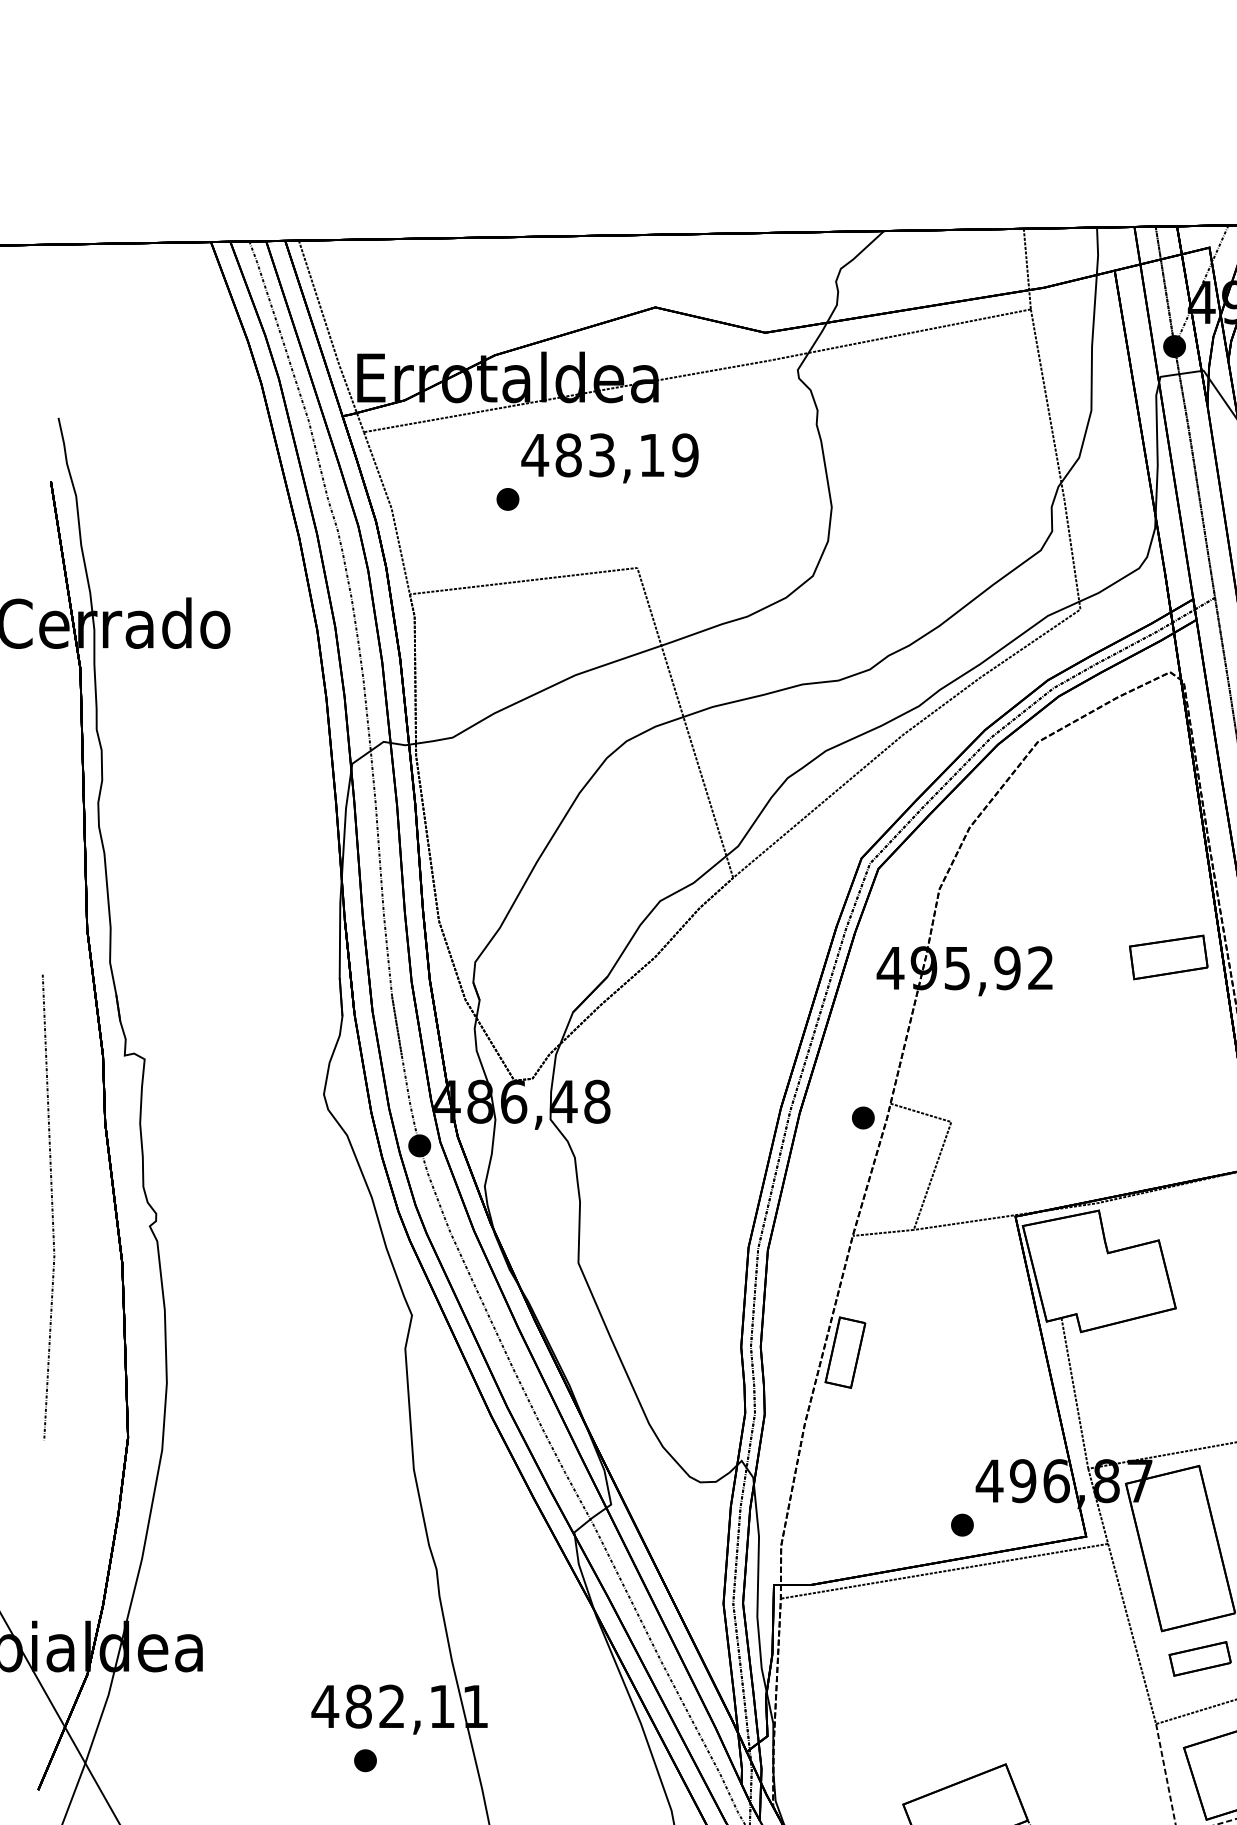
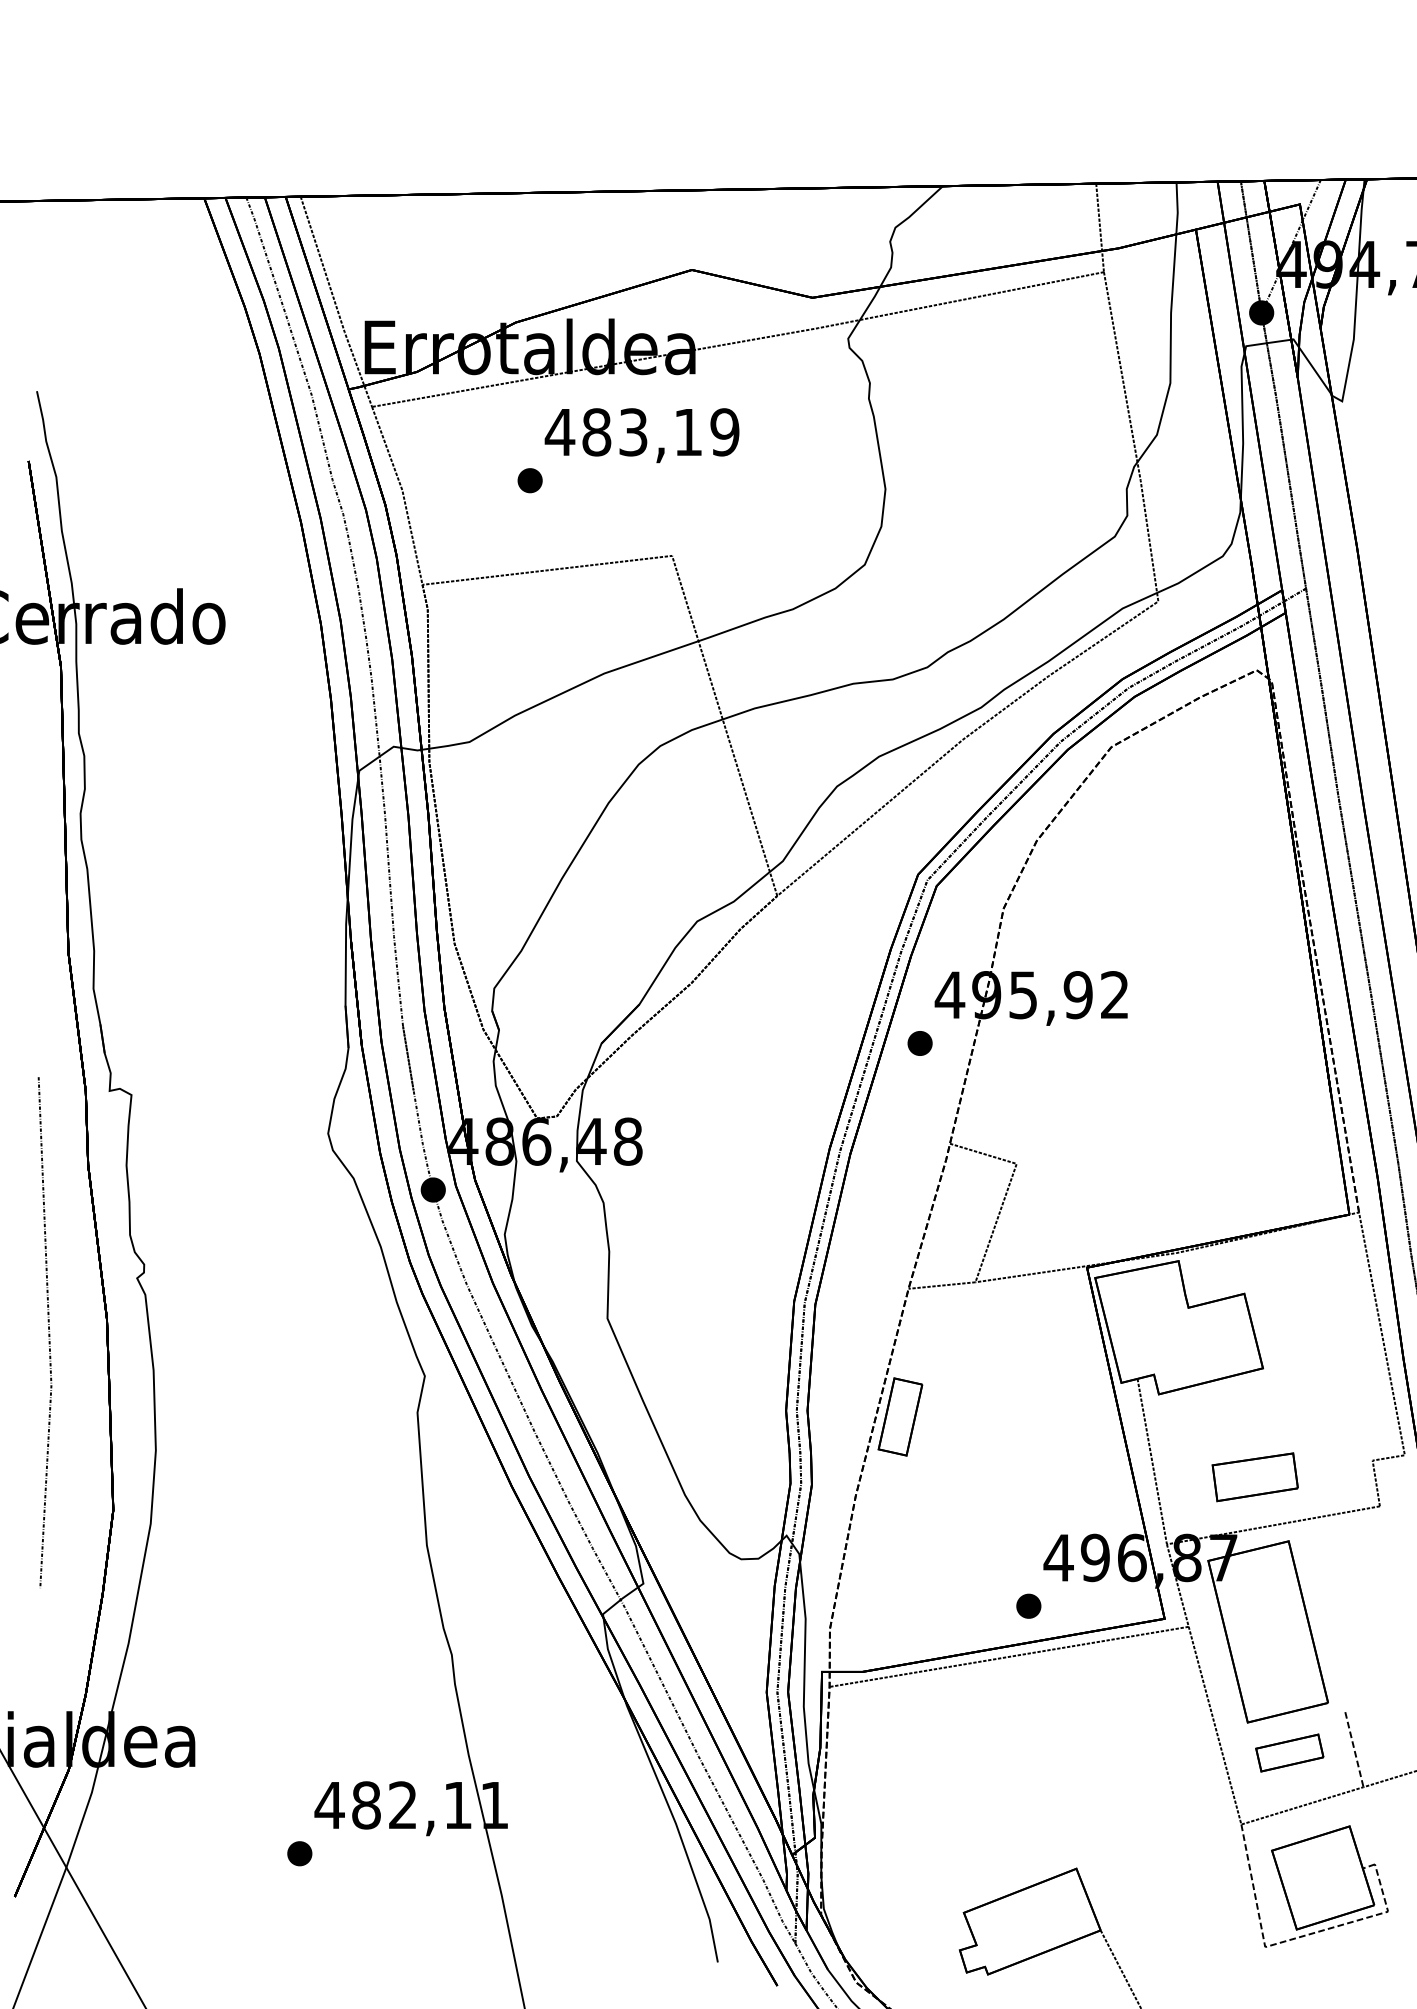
part: (1168, 957) -> (1254, 1477), moved
part: (862, 1118) -> (919, 1043), moved
line: (51, 1206) -> (48, 1331), moved
part: (365, 1760) -> (299, 1853), moved

